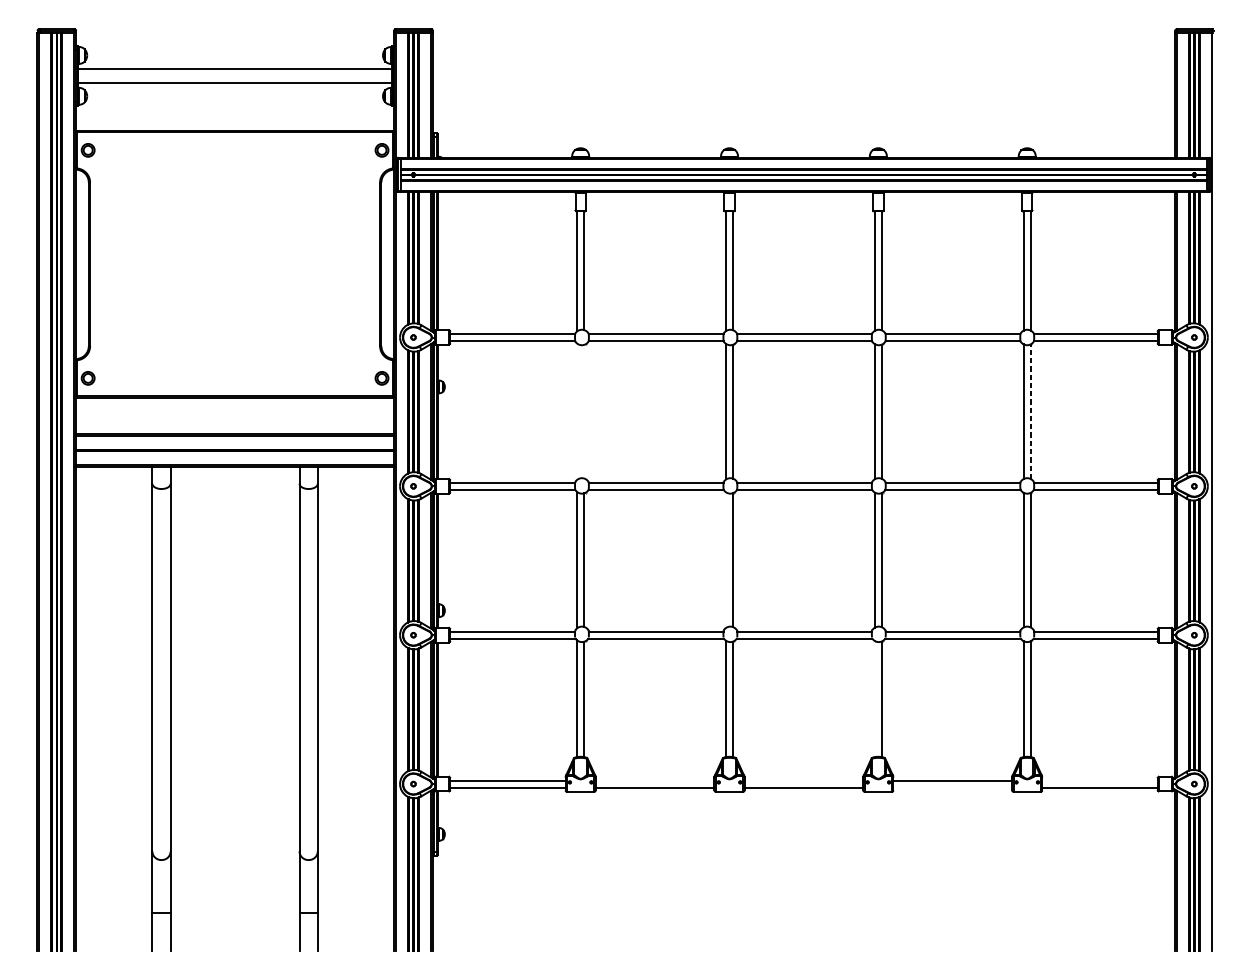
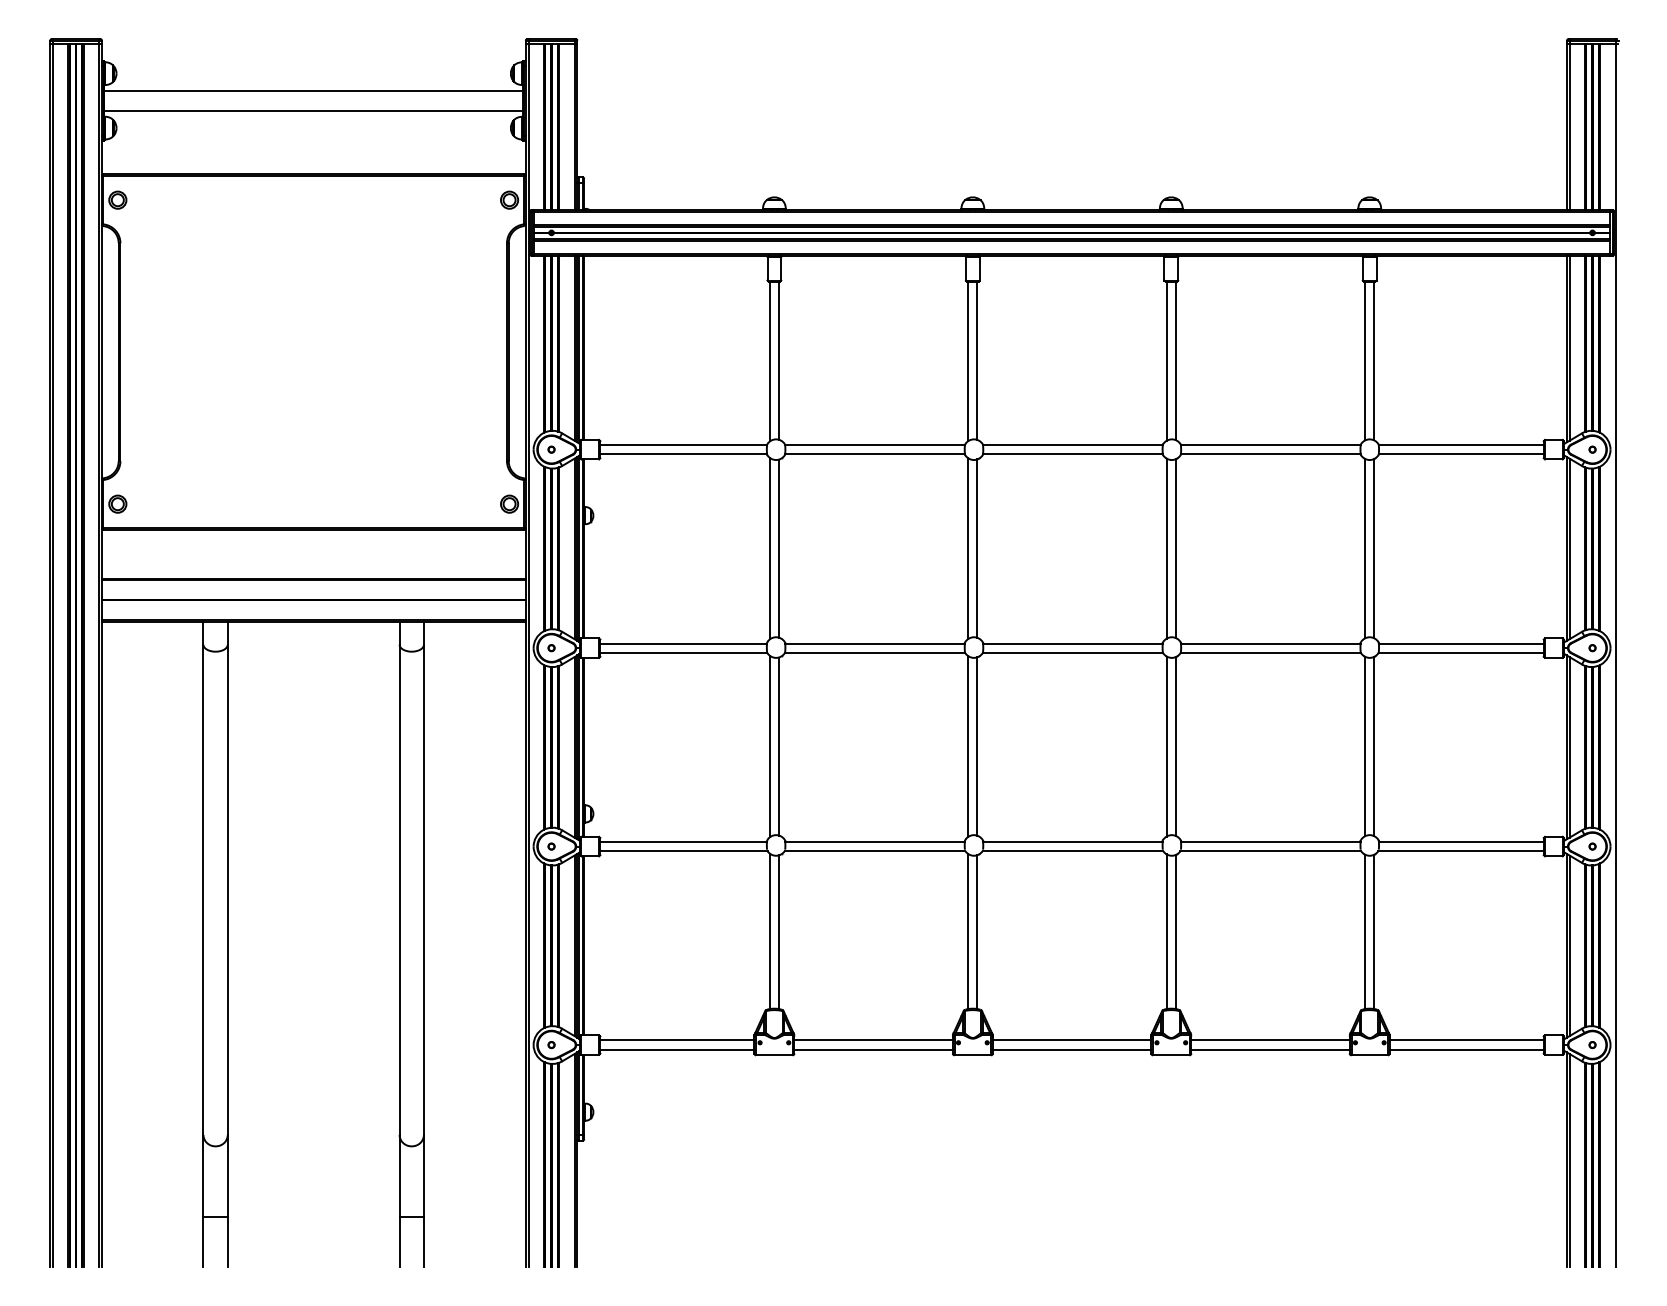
line: (576, 411) -> (769, 548), added
line: (583, 411) -> (778, 548), added
line: (1030, 411) -> (1374, 548), dashed -> solid
line: (726, 560) -> (968, 746), added
line: (874, 698) -> (1166, 931), added
line: (655, 780) -> (873, 1040), added
line: (803, 780) -> (1071, 1040), added
line: (1099, 780) -> (1466, 1040), added
line: (952, 787) -> (1270, 1049), added

